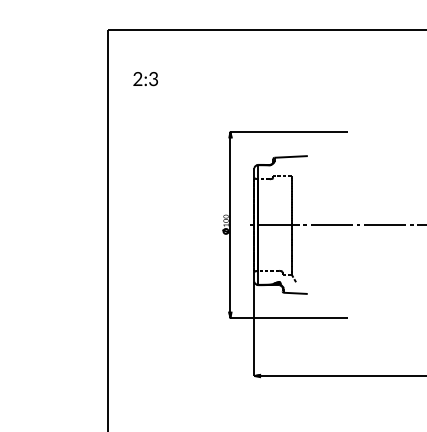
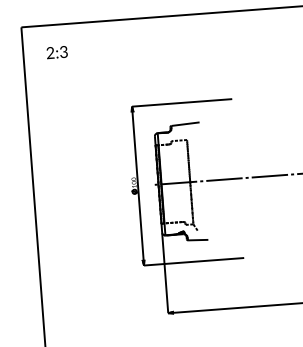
text: (145, 79) -> (56, 52), moved

